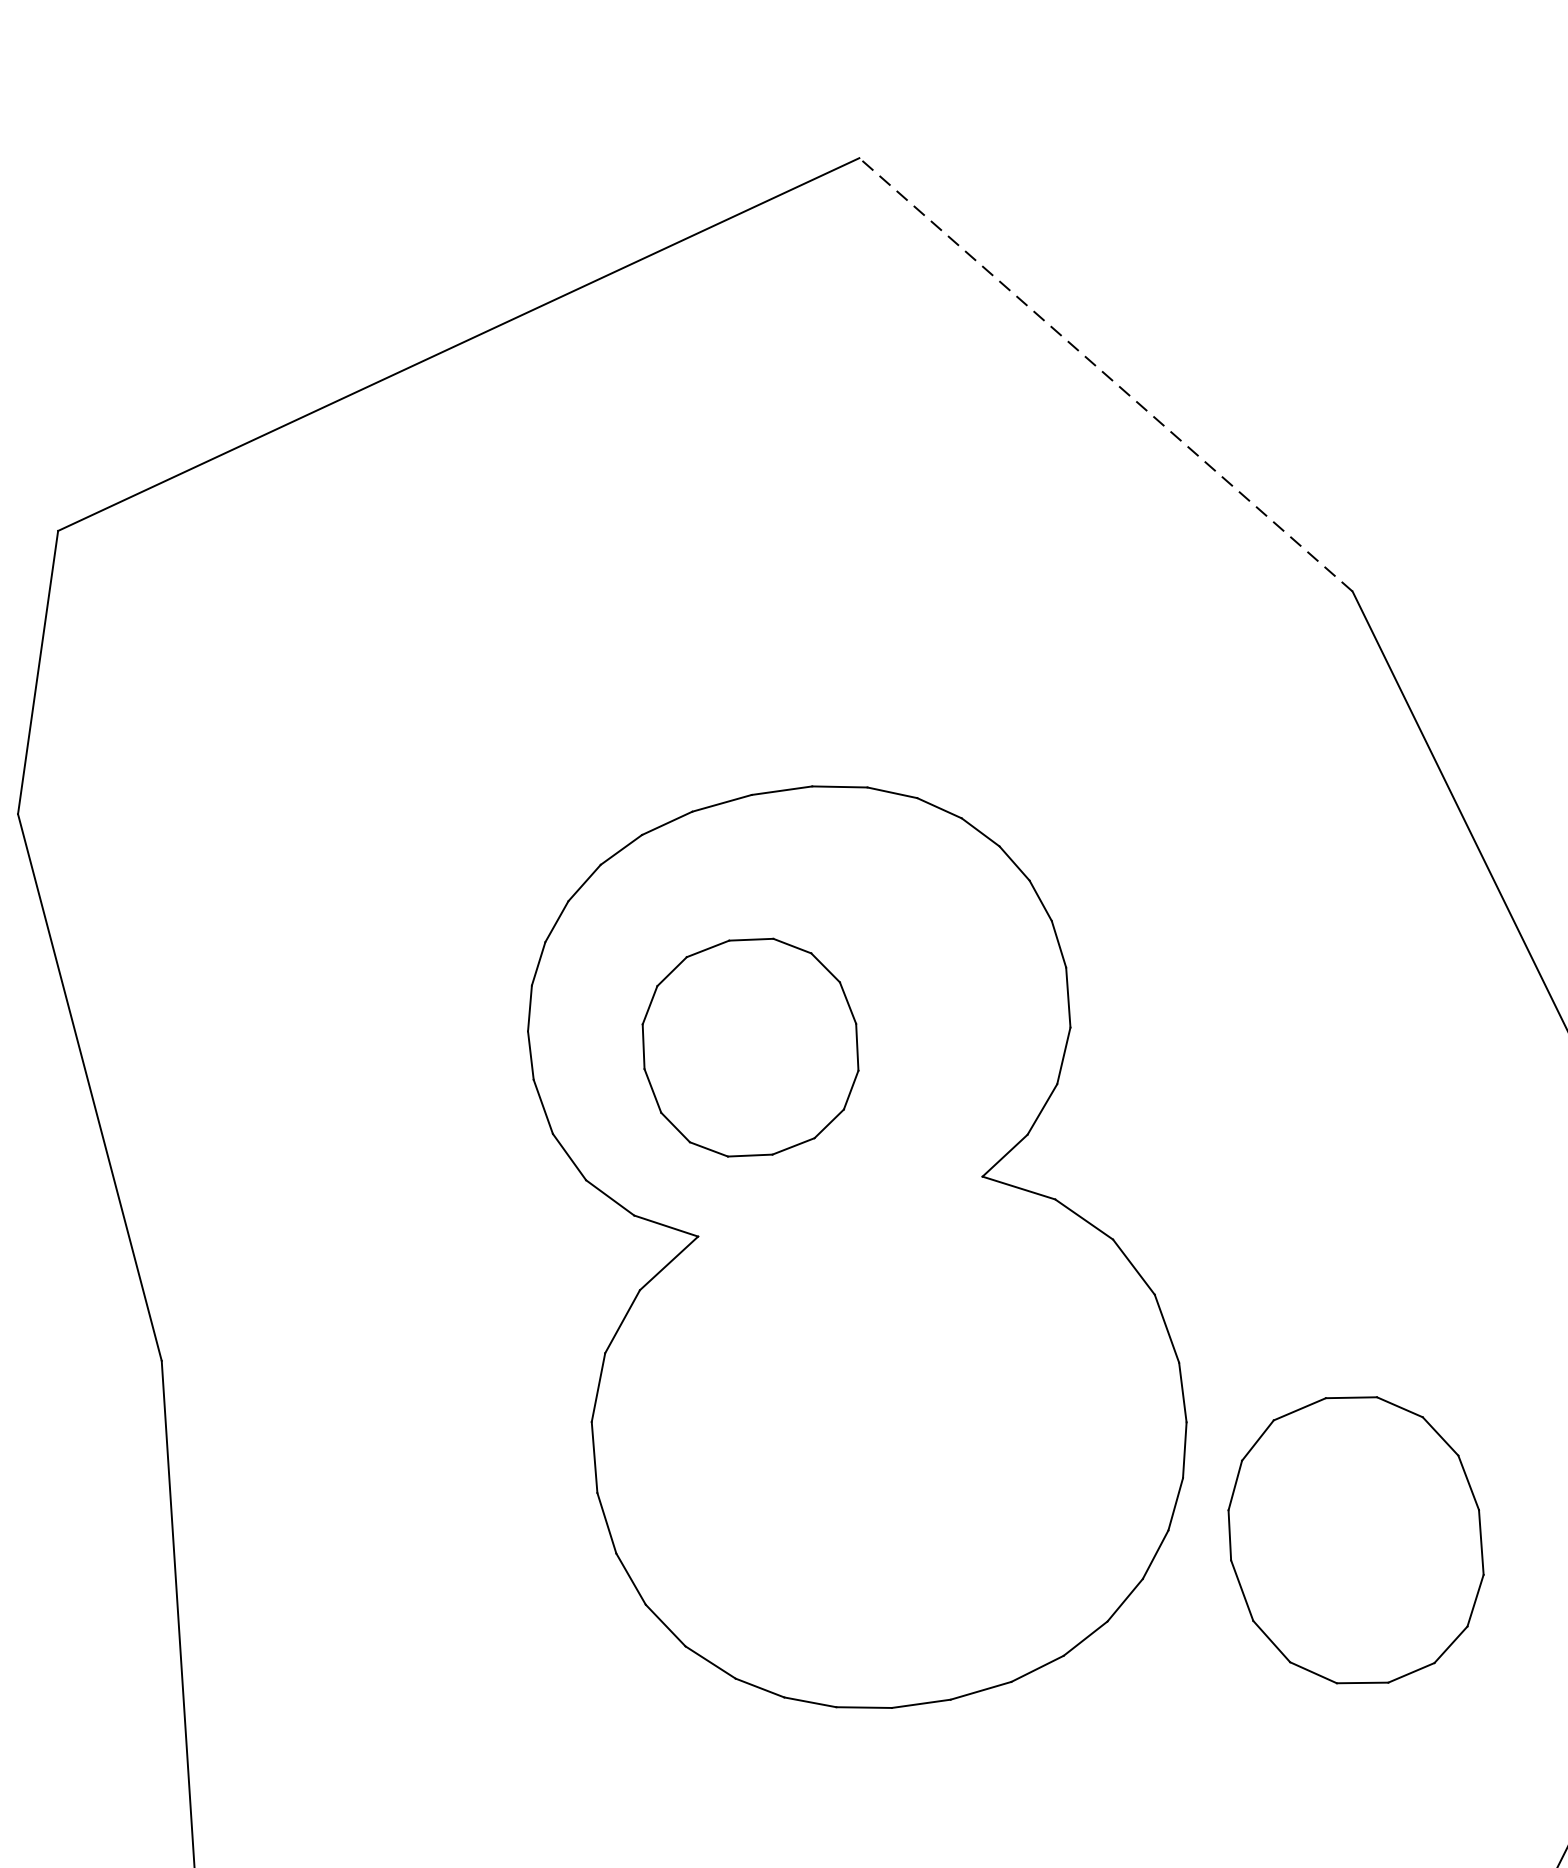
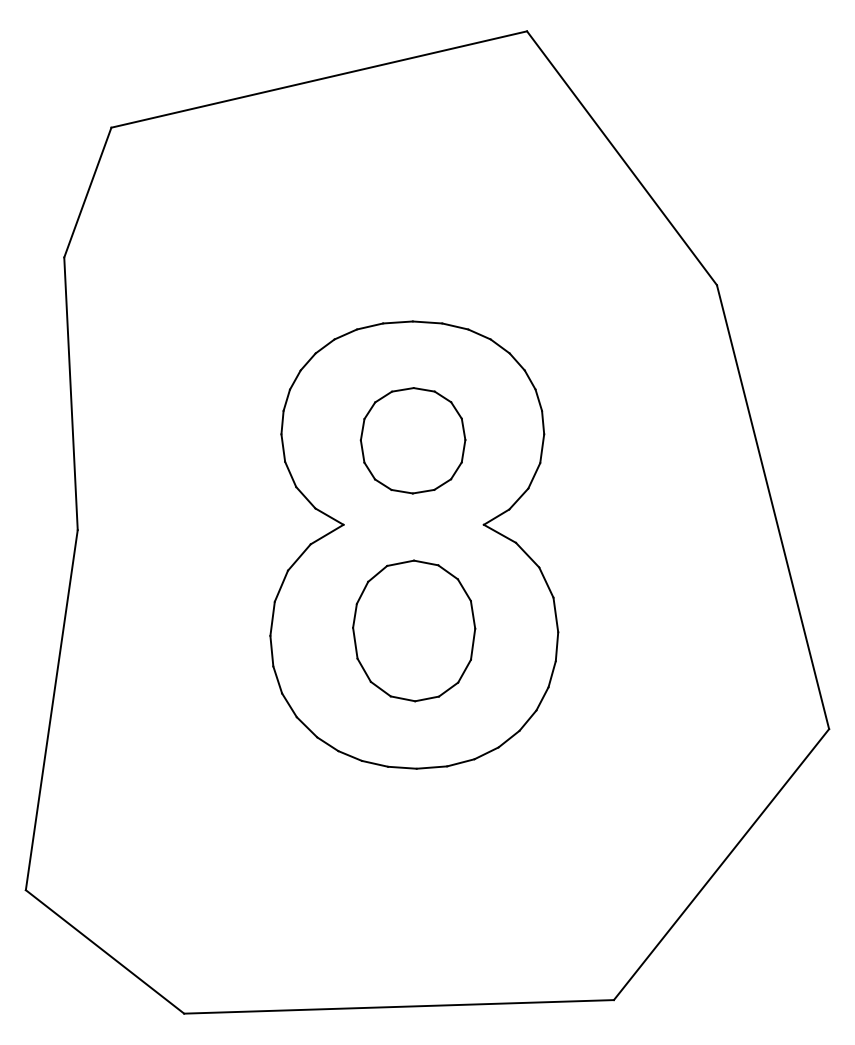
line: (1107, 375) -> (622, 158), dashed -> solid
part: (749, 1047) -> (412, 440), moved
part: (1356, 1539) -> (414, 630), moved

